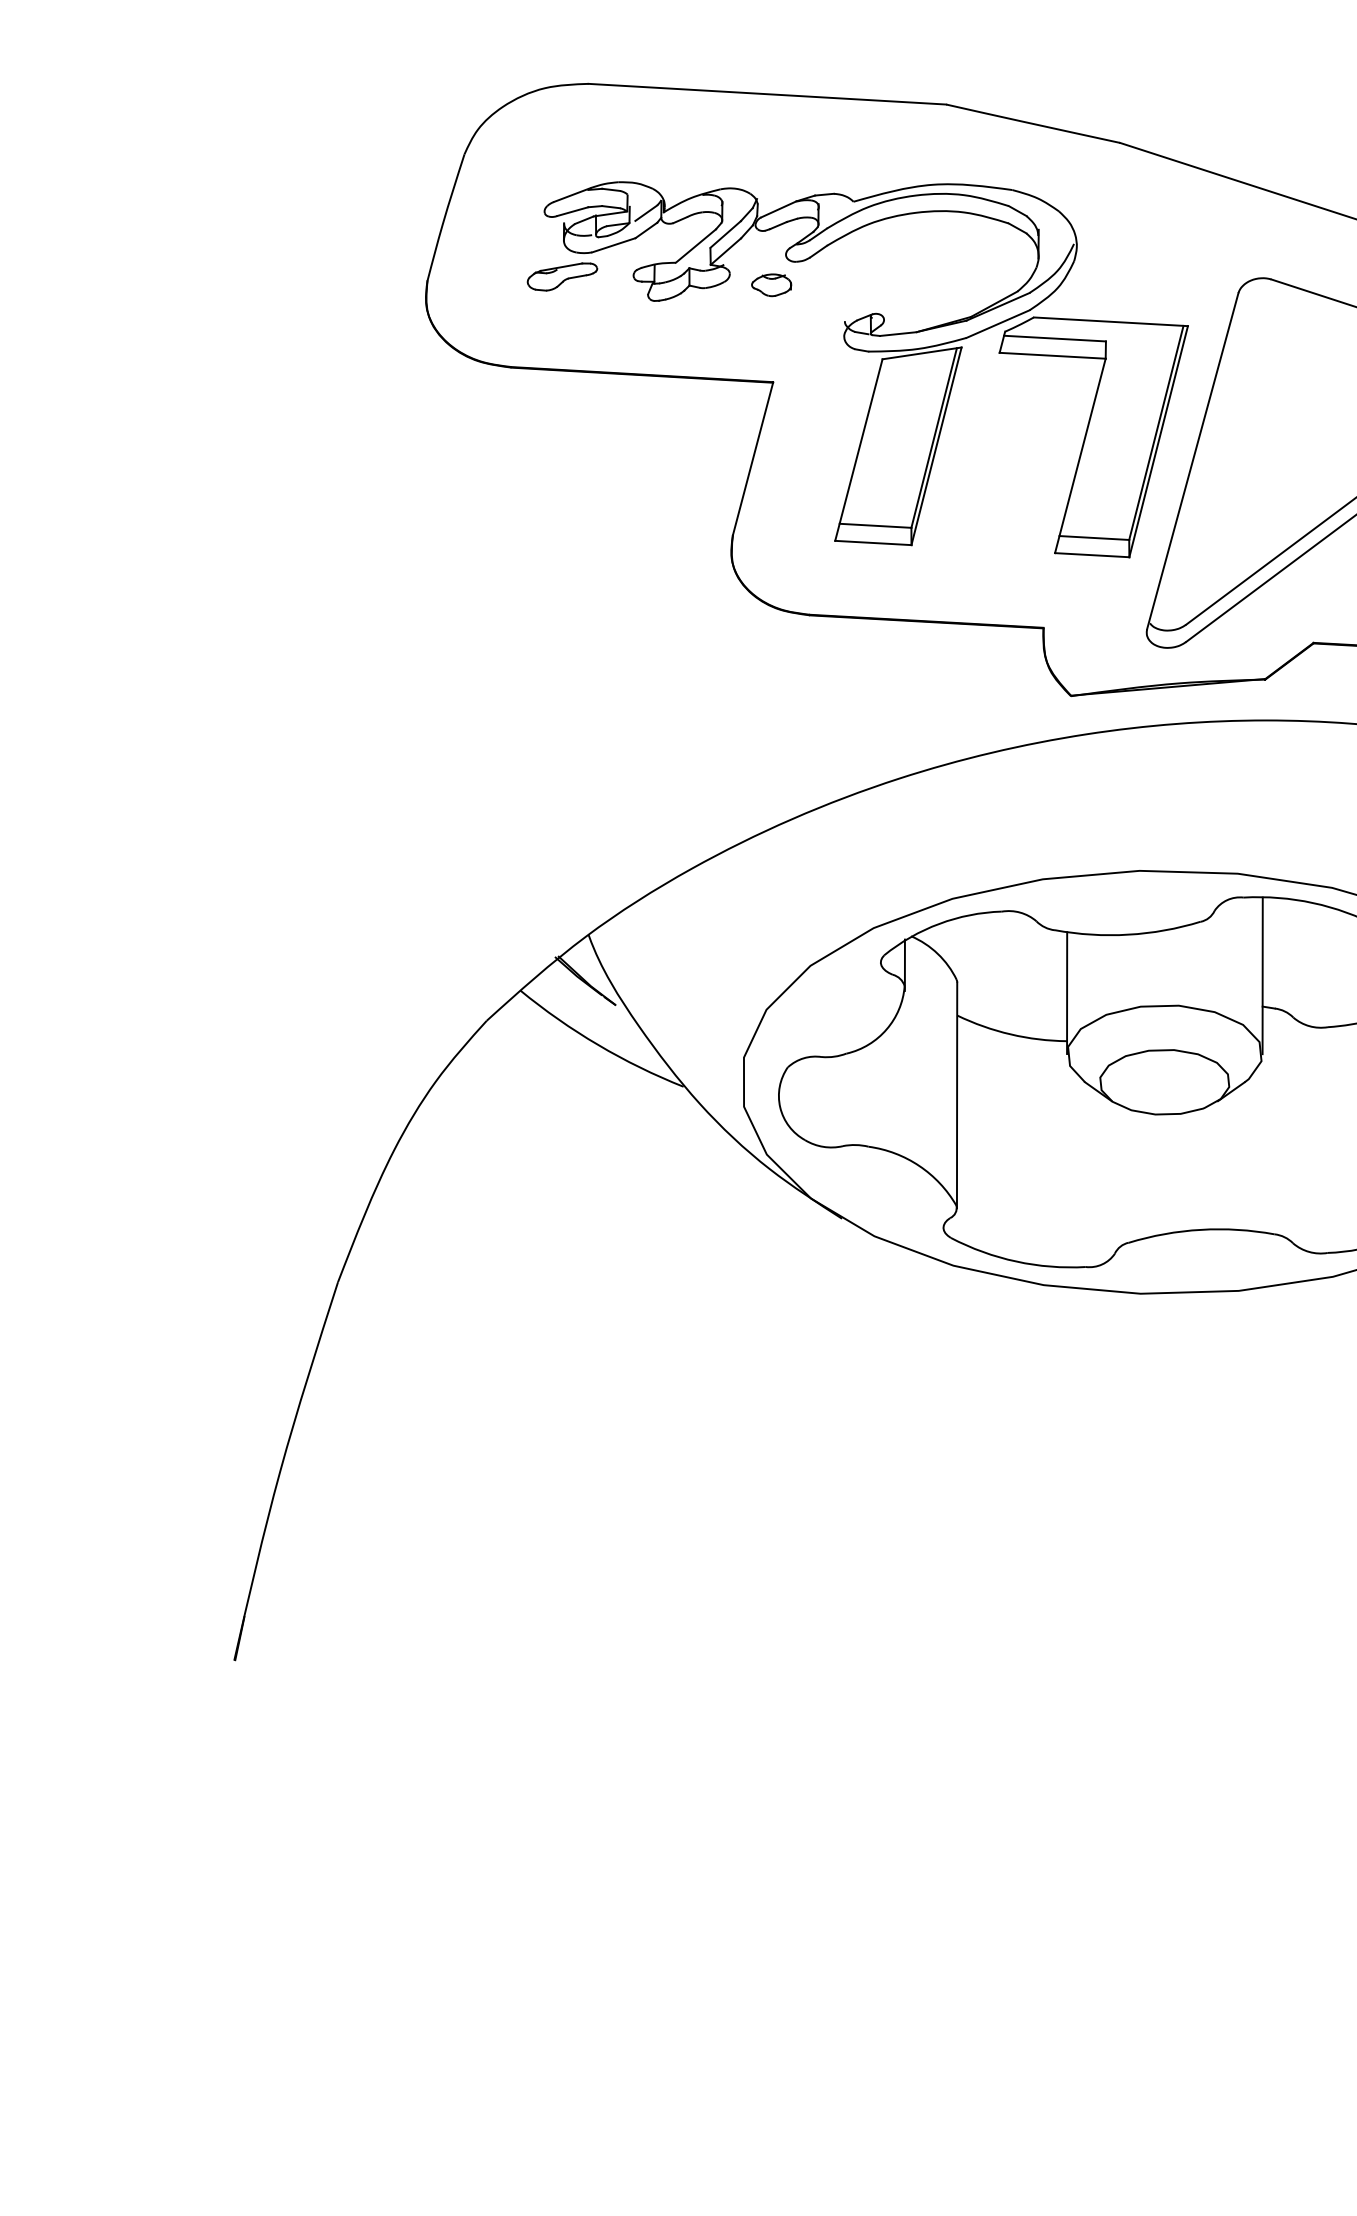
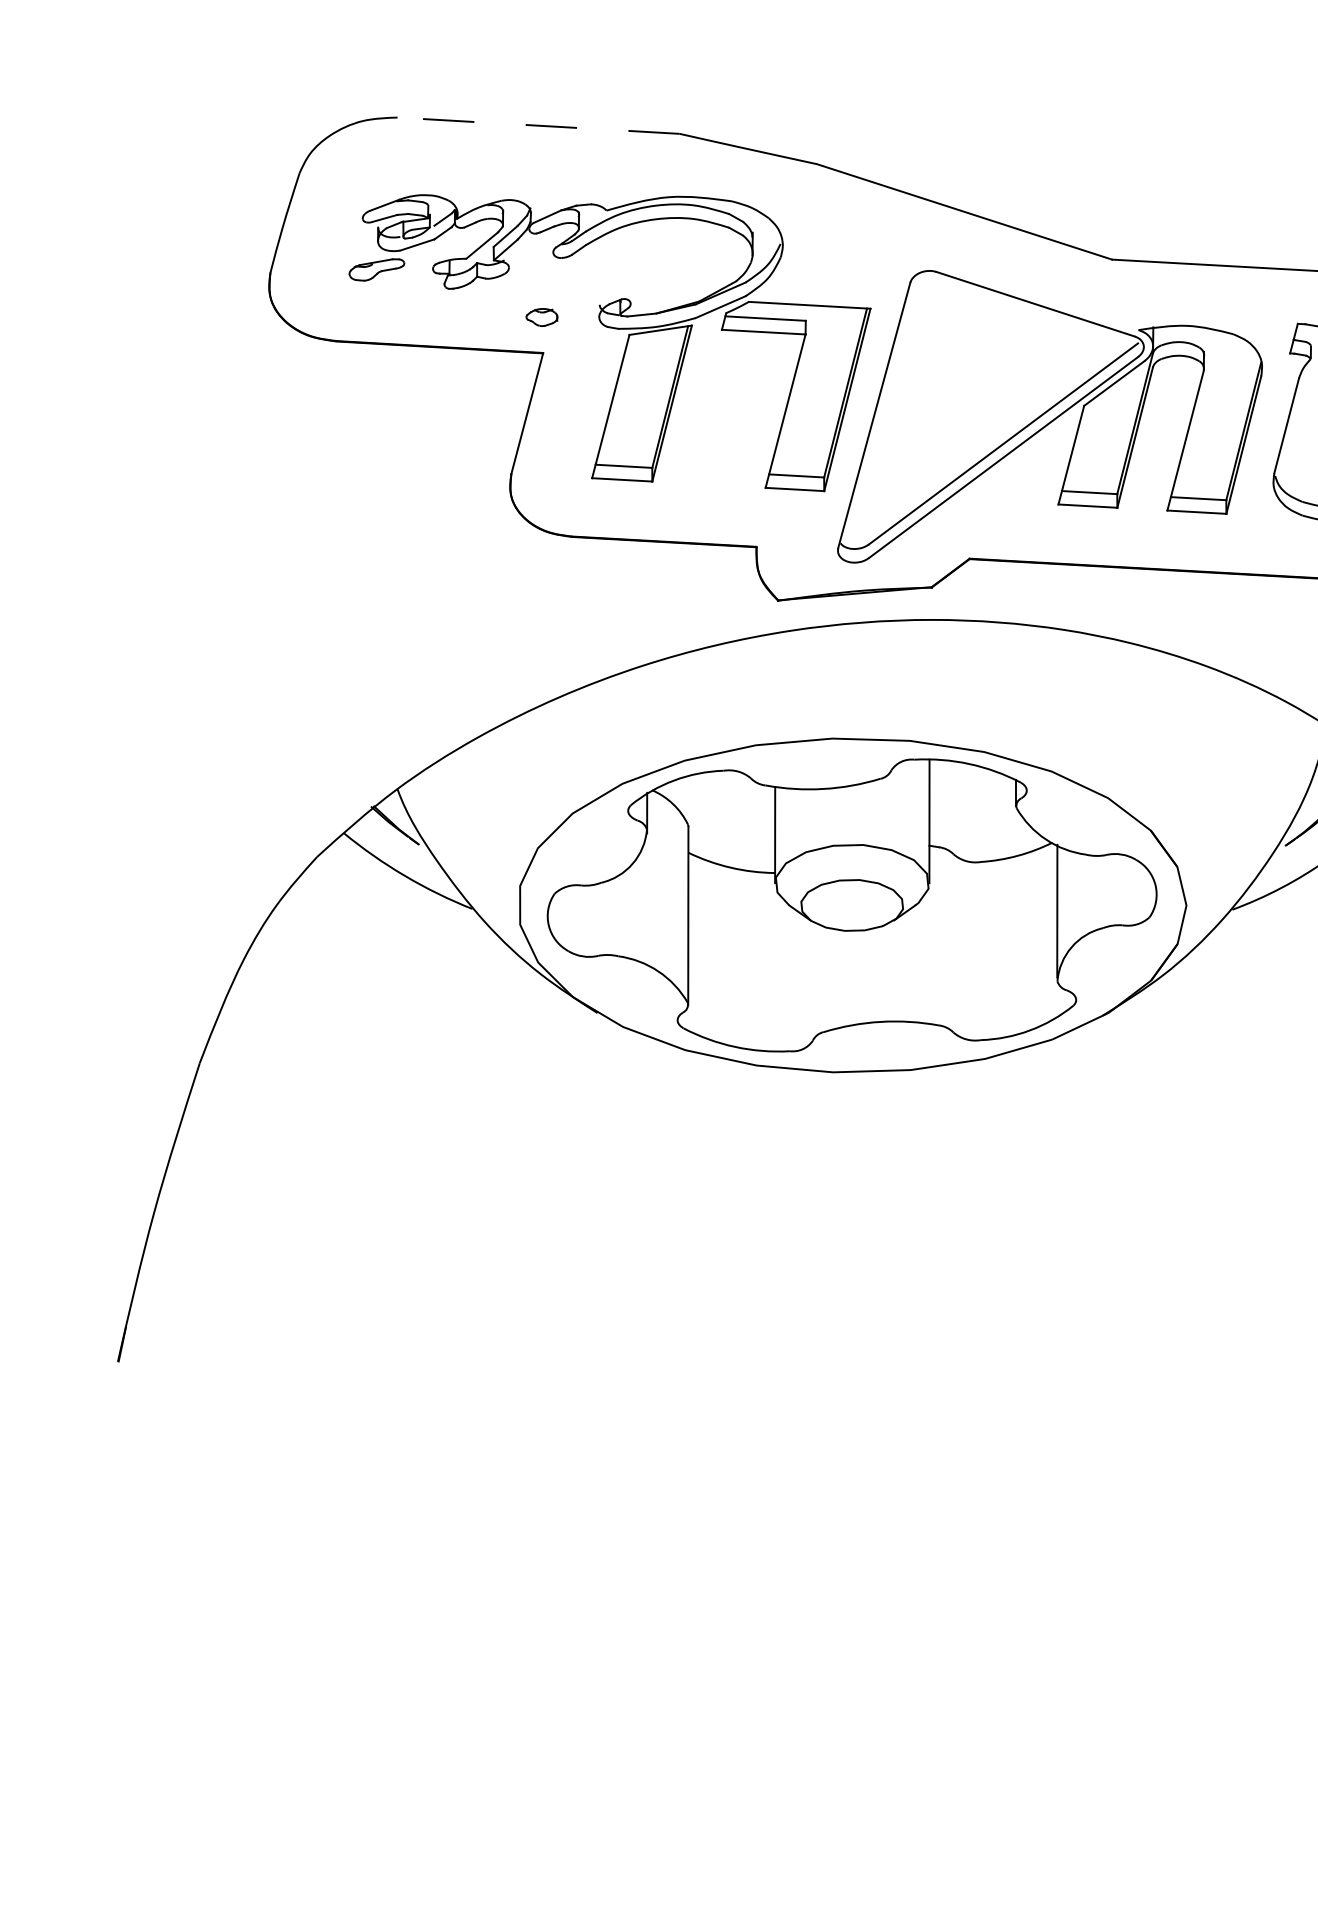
line: (767, 93) -> (538, 125), solid -> dashed
part: (771, 285) -> (541, 317), moved

